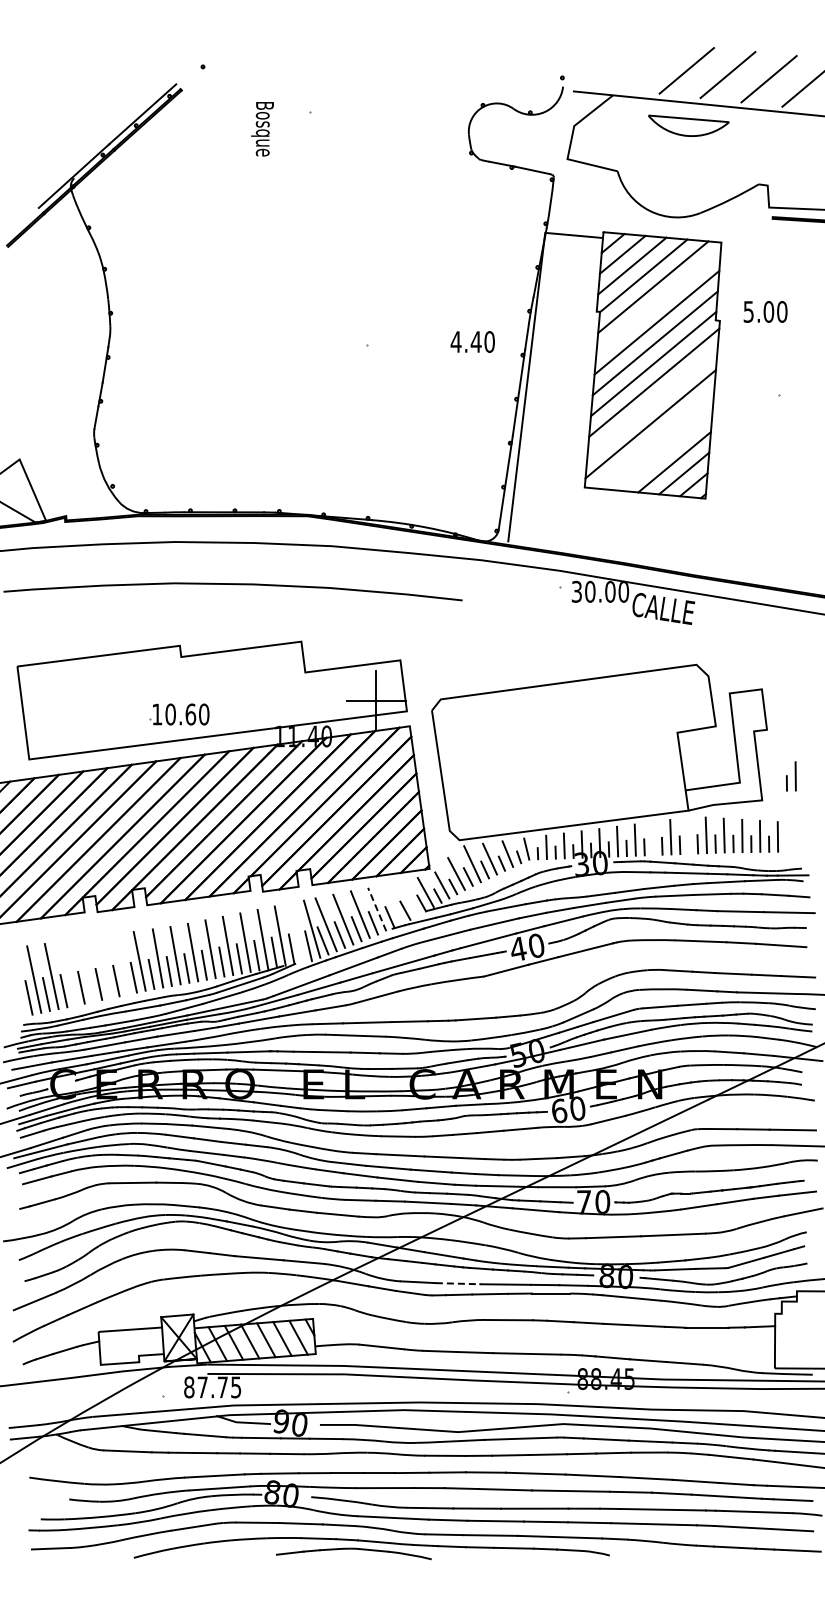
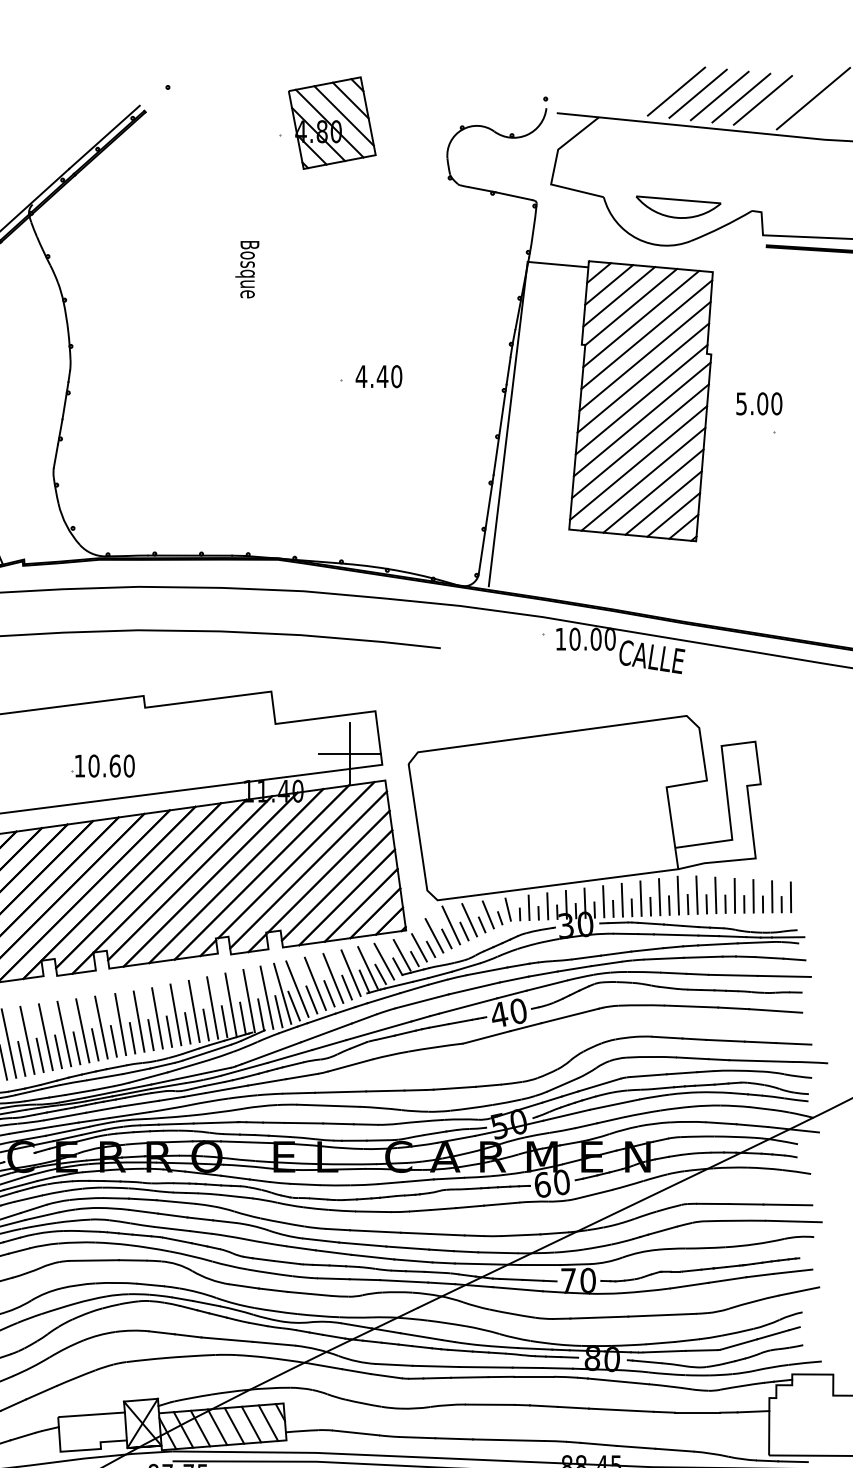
line: (707, 72) -> (698, 93), added
line: (748, 77) -> (741, 98), added
part: (359, 100) -> (332, 122), added
part: (688, 125) -> (678, 206), moved
text: (262, 129) -> (247, 269), moved
line: (658, 301) -> (646, 334), added
text: (765, 311) -> (759, 403), moved
text: (472, 341) -> (378, 376), moved
line: (652, 403) -> (640, 441), added
line: (655, 439) -> (643, 479), added
line: (664, 450) -> (653, 490), added
text: (576, 591) -> (560, 638), 30.00 -> 10.00
part: (179, 714) -> (103, 766), moved
part: (791, 776) -> (786, 897), moved
line: (688, 835) -> (678, 895), added
line: (652, 838) -> (640, 898), added
line: (408, 898) -> (383, 961), added
line: (392, 904) -> (367, 967), added
line: (377, 909) -> (351, 973), dashed -> solid
line: (297, 932) -> (267, 997), added
line: (121, 964) -> (82, 1030), added
line: (103, 967) -> (63, 1034), added
line: (86, 970) -> (45, 1037), added
line: (69, 973) -> (27, 1040), added
line: (458, 1283) -> (436, 1366), dashed -> solid

